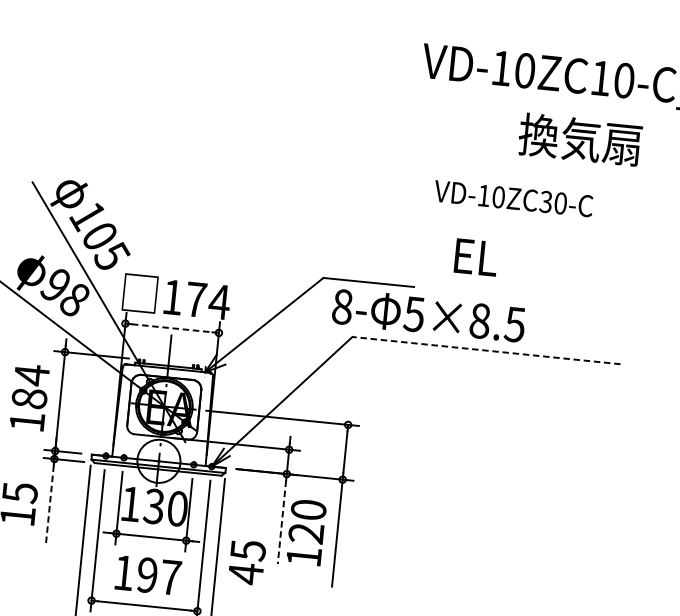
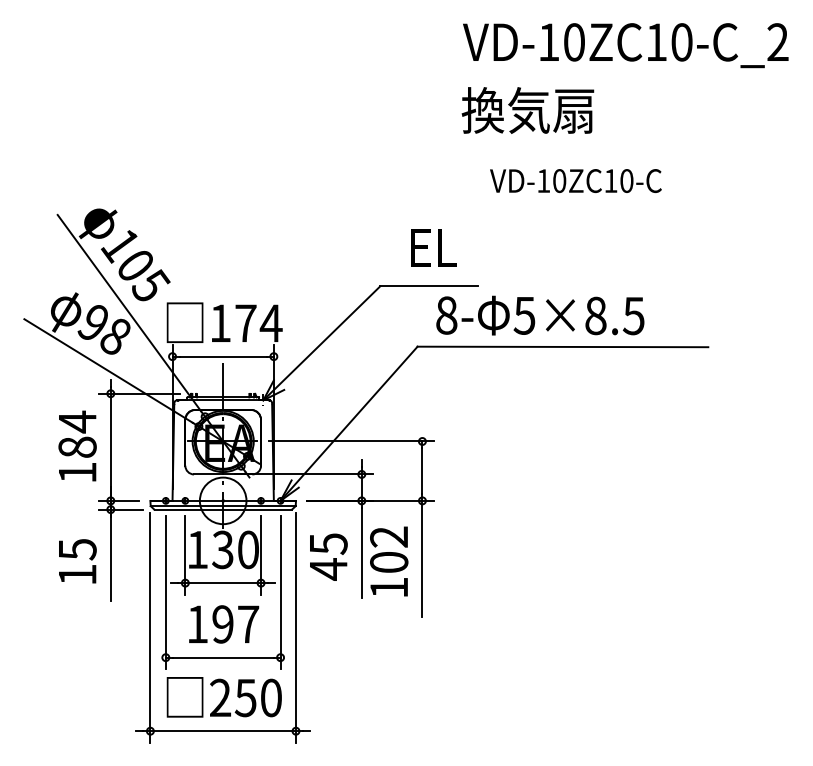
text: (579, 139) -> (527, 110), moved
text: (545, 202) -> (610, 181), VD-10ZC30-C -> VD-10ZC10-C
text: (475, 256) -> (433, 247), moved
text: (429, 315) -> (540, 315), moved
line: (172, 328) -> (223, 356), dashed -> solid
line: (486, 350) -> (562, 346), dashed -> solid
line: (49, 505) -> (110, 559), dashed -> solid
text: (307, 521) -> (389, 549), 120 -> 102
line: (281, 522) -> (361, 553), dashed -> solid
text: (246, 561) -> (328, 556), moved

